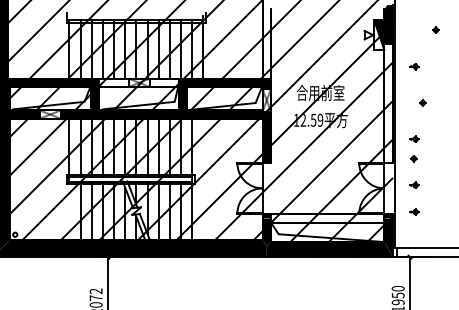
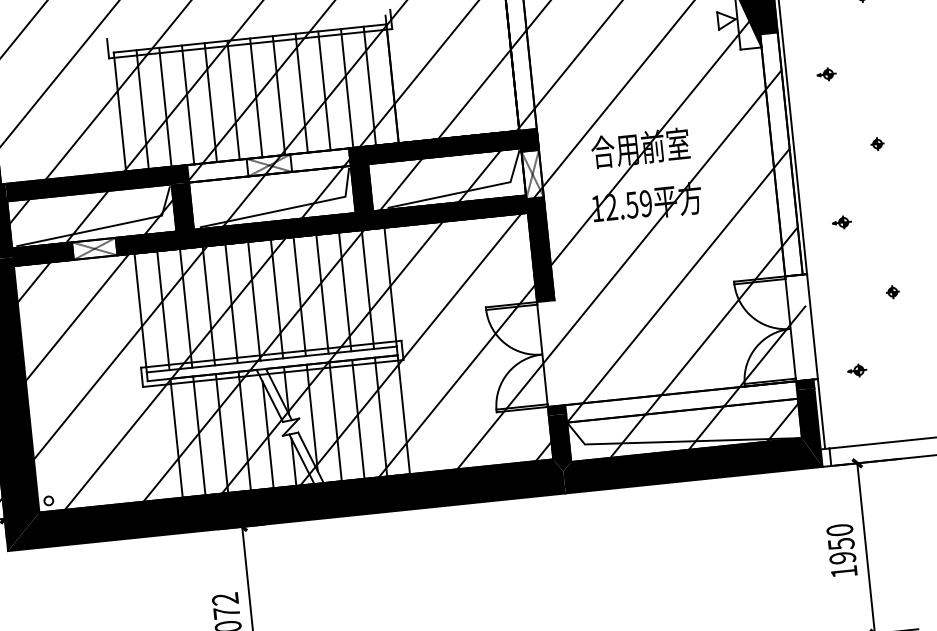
part: (422, 102) -> (876, 143), moved
part: (413, 158) -> (891, 291), moved
part: (414, 184) -> (851, 314), removed

